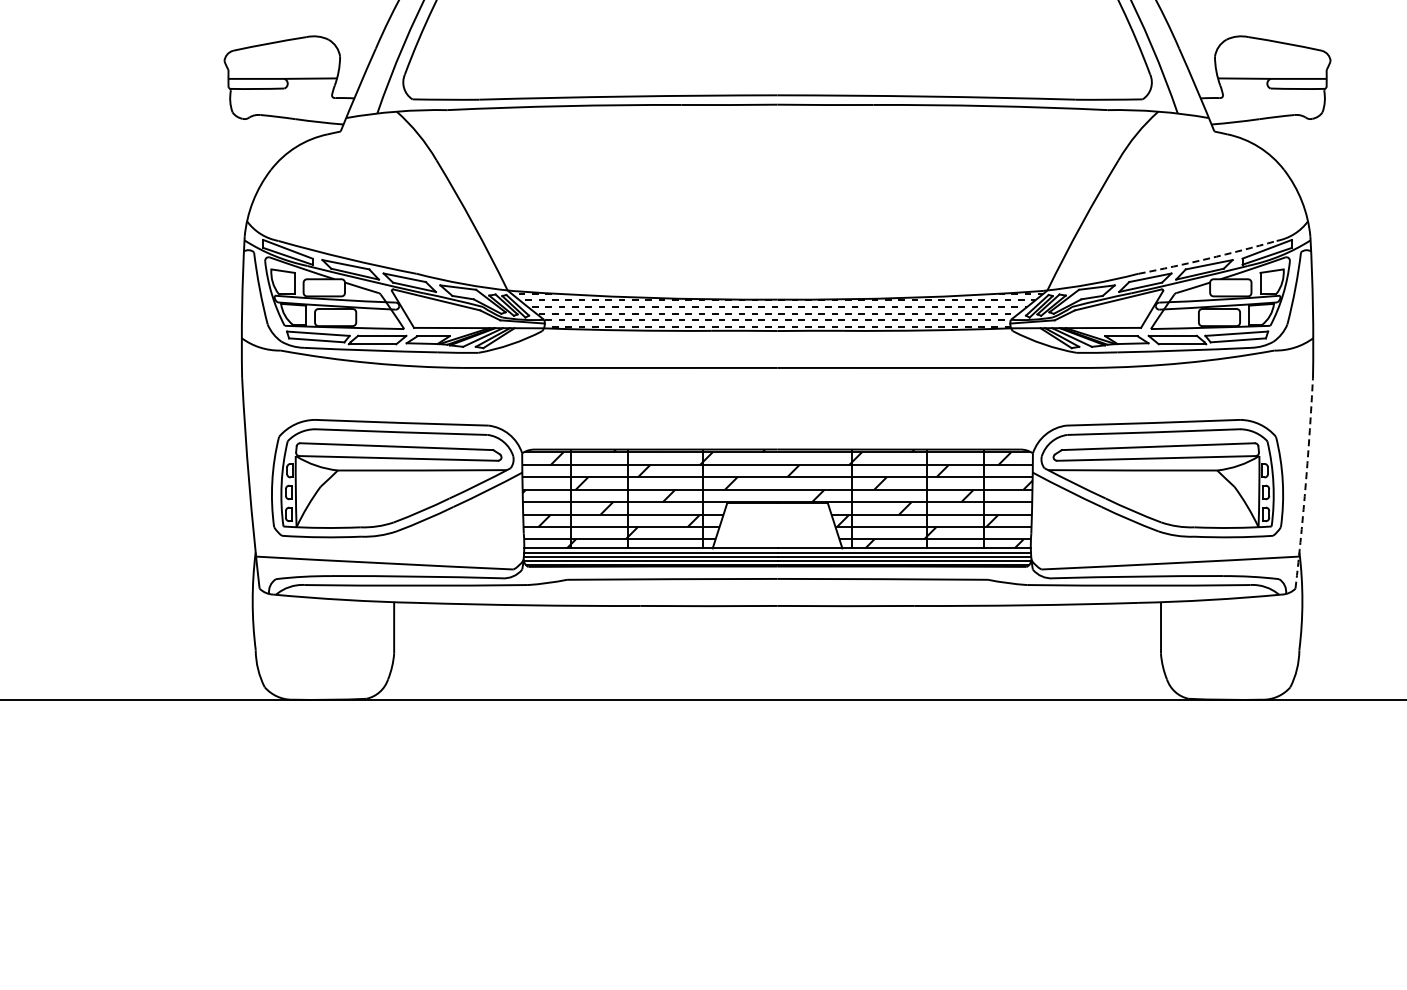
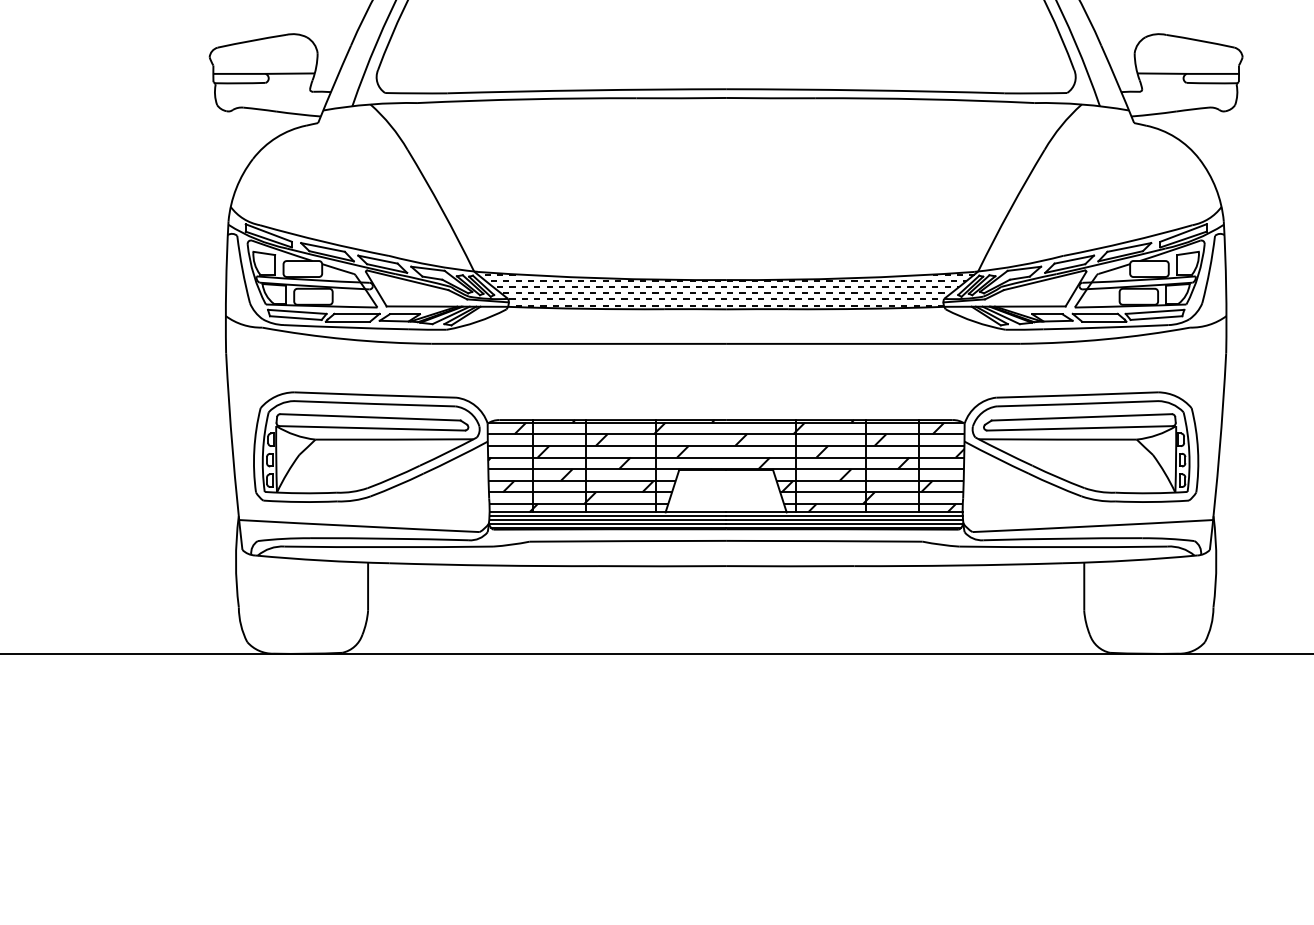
arc: (1207, 258) -> (1127, 241), dashed -> solid
arc: (1305, 483) -> (1219, 451), dashed -> solid

